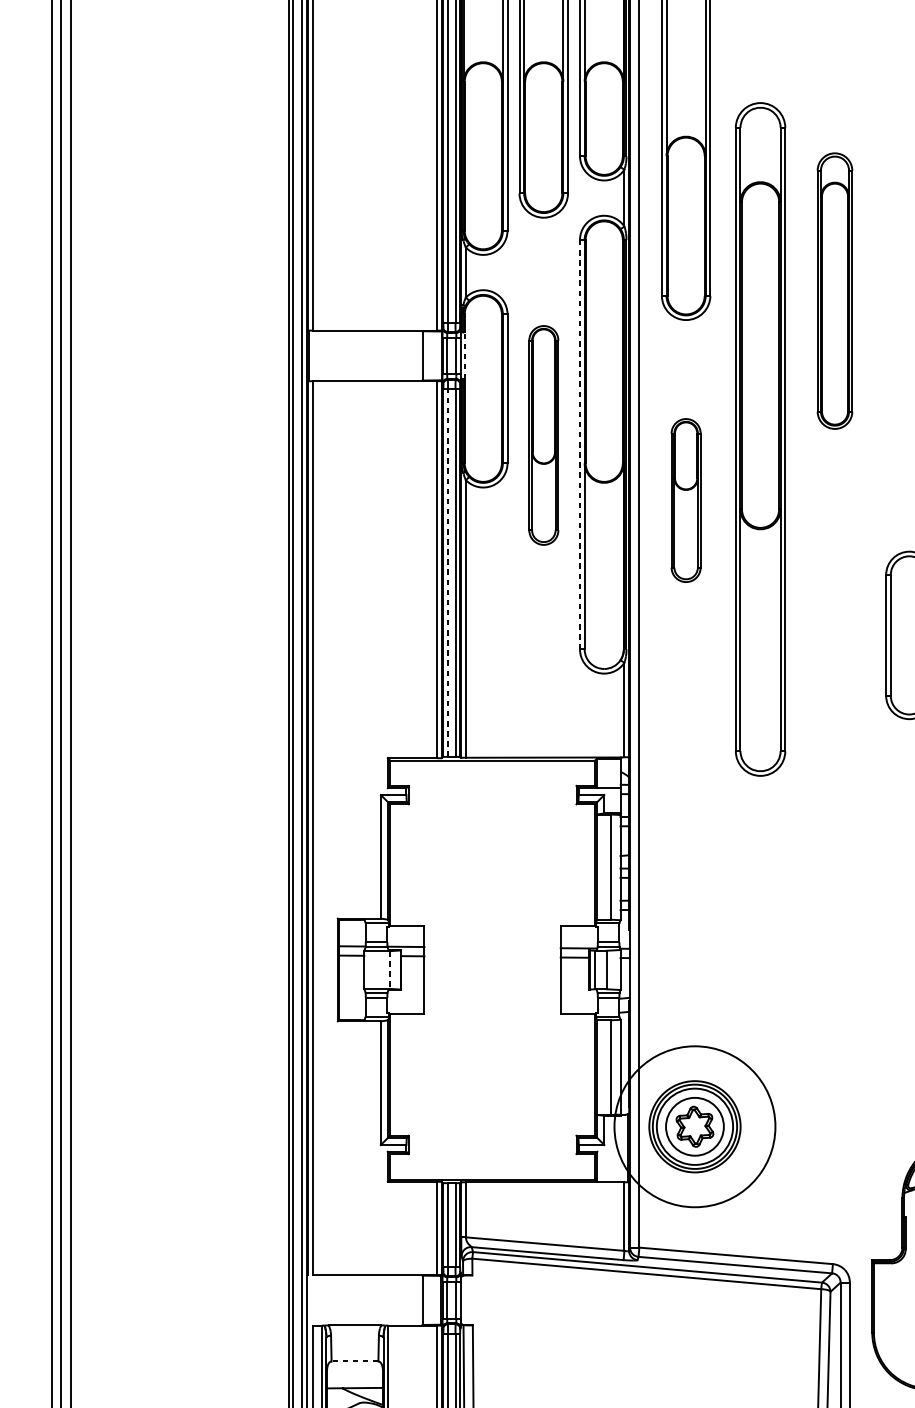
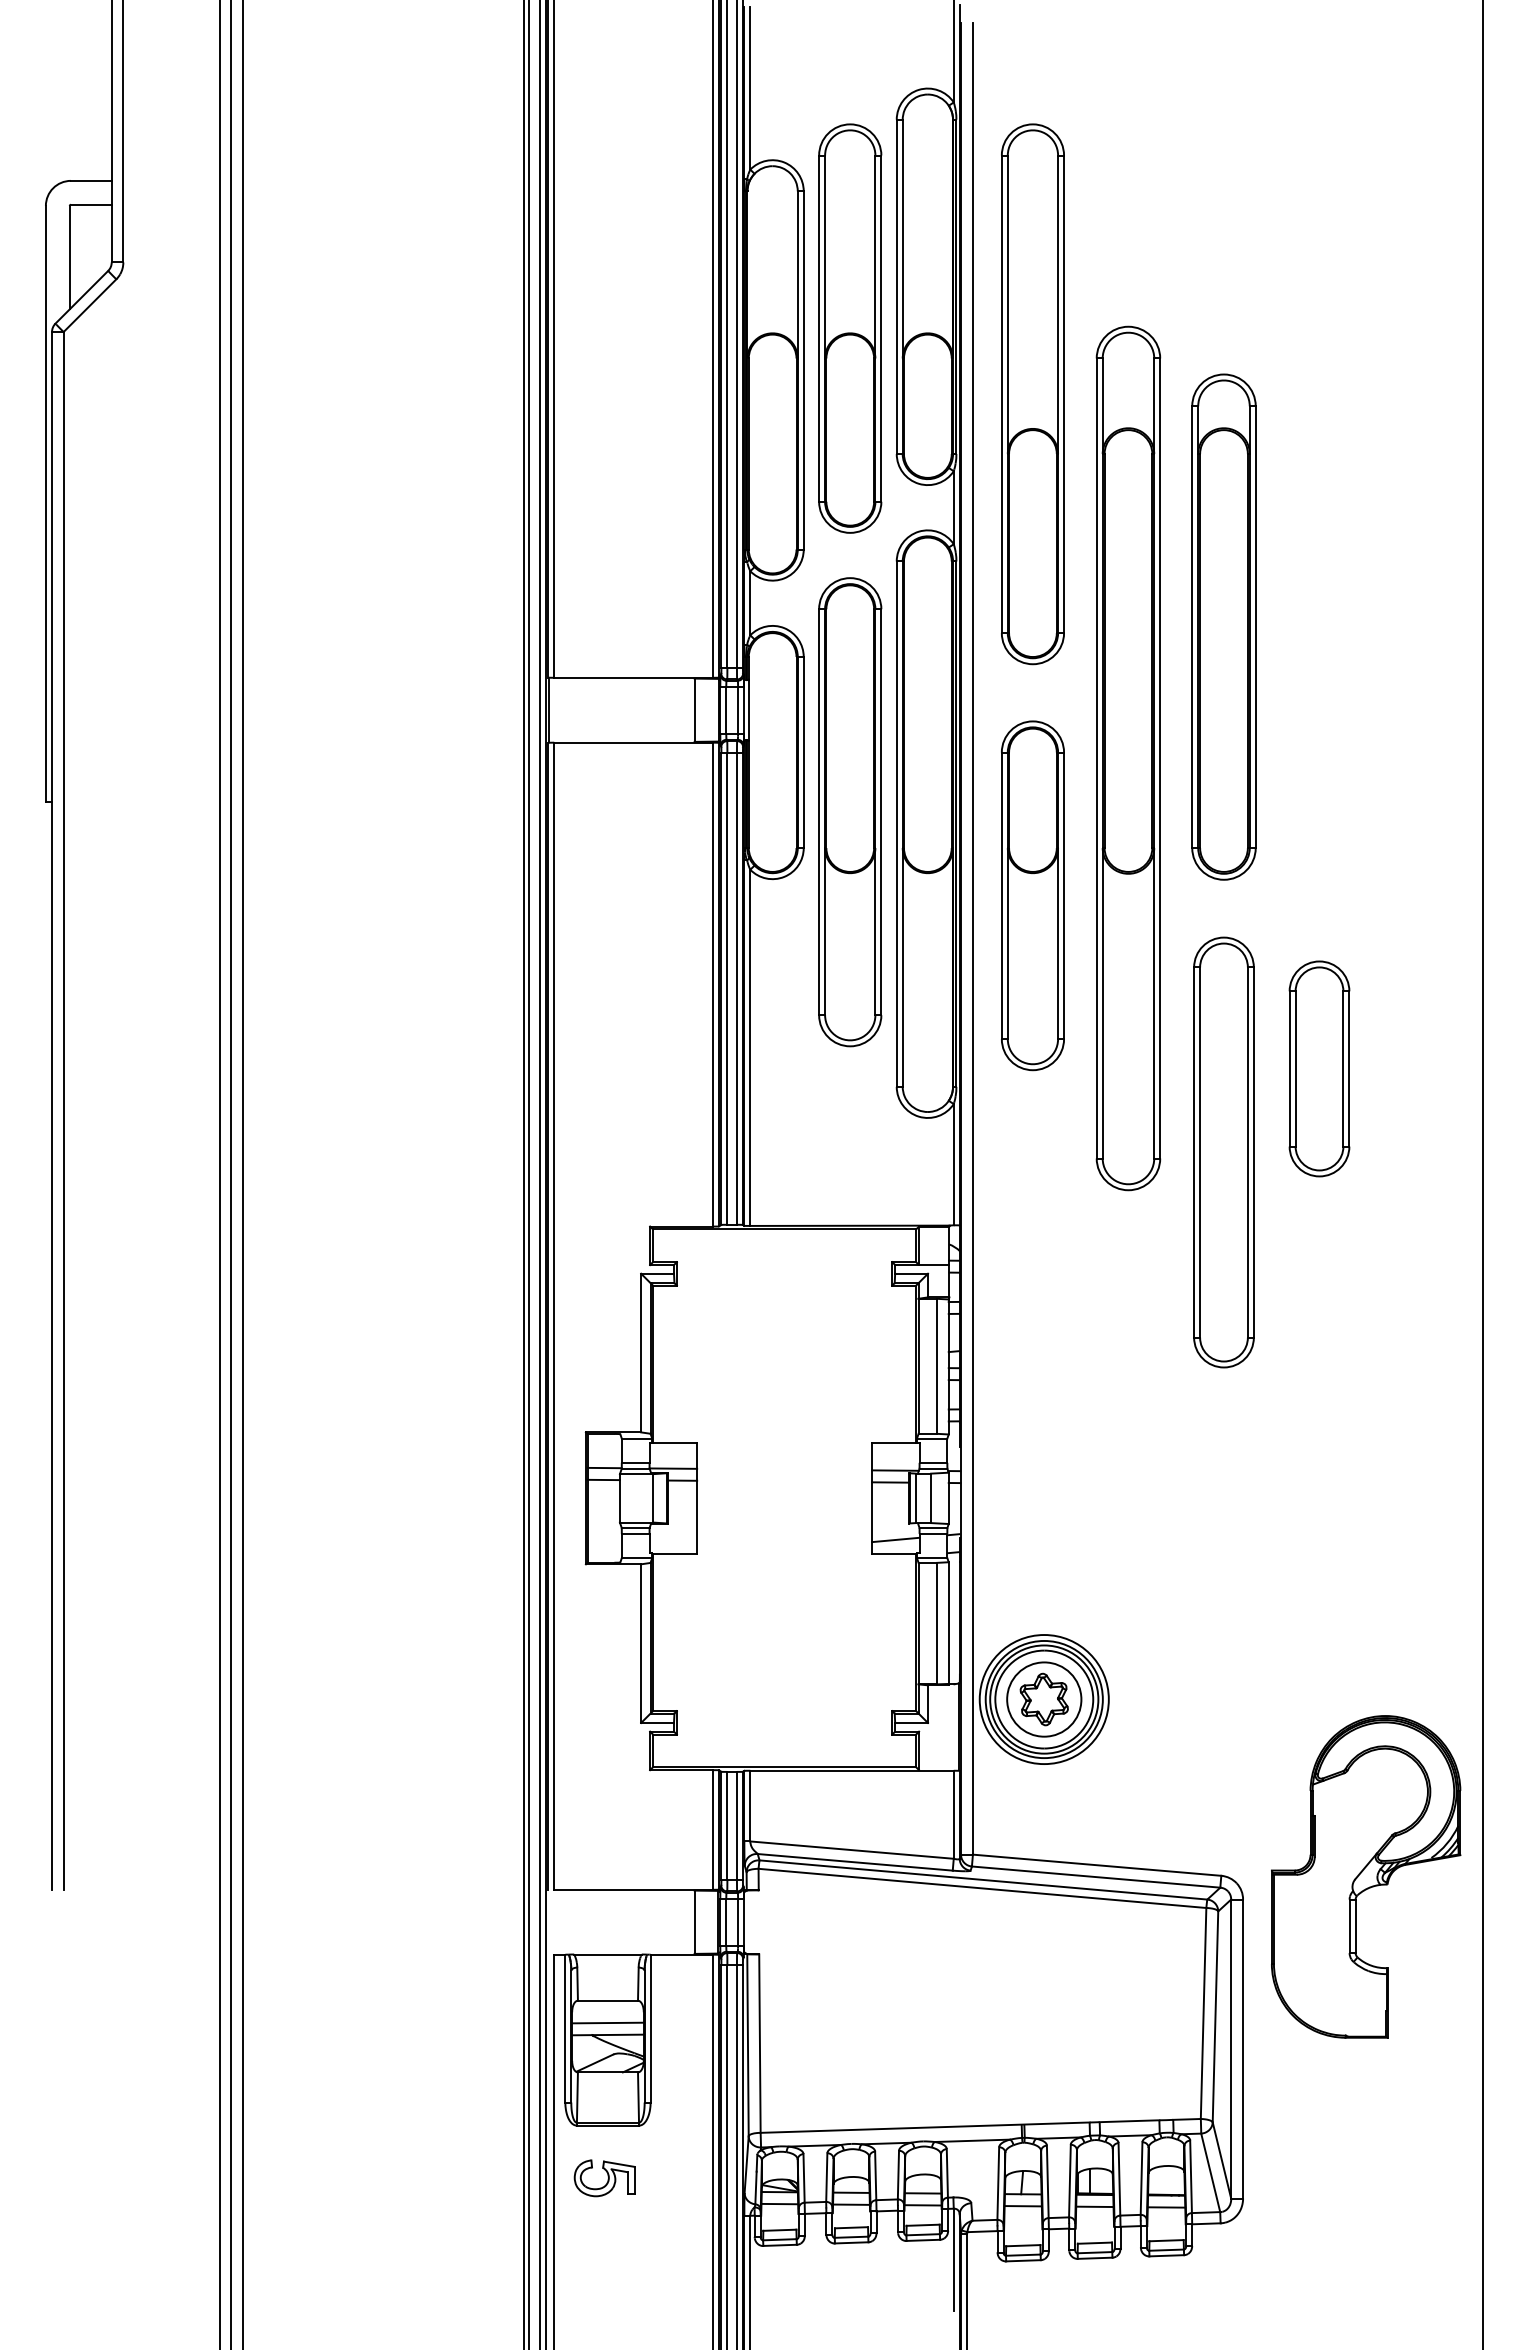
part: (834, 290) -> (1223, 626), size x1.43
line: (464, 355) -> (748, 709), dashed -> solid
part: (543, 435) -> (850, 812), size x1.67
part: (760, 439) -> (1128, 758), moved
line: (579, 444) -> (896, 824), dashed -> solid
part: (685, 500) -> (1032, 895), size x1.67
line: (448, 572) -> (727, 988), dashed -> solid
part: (834, 700) -> (1223, 1152), added
line: (390, 970) -> (653, 1498), dashed -> solid
line: (579, 1002) -> (895, 1539), added
circle: (694, 1126) -> (1043, 1699), size x0.62
line: (354, 1361) -> (607, 2000), dashed -> solid
line: (354, 1378) -> (607, 2022), added

